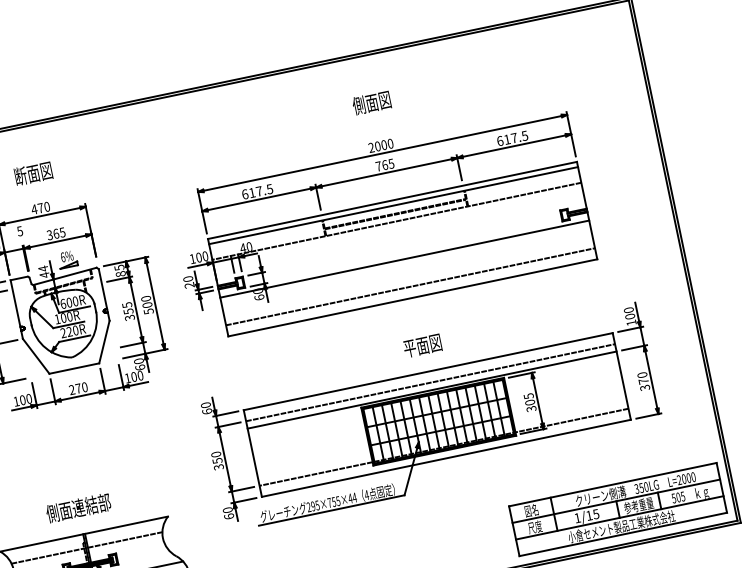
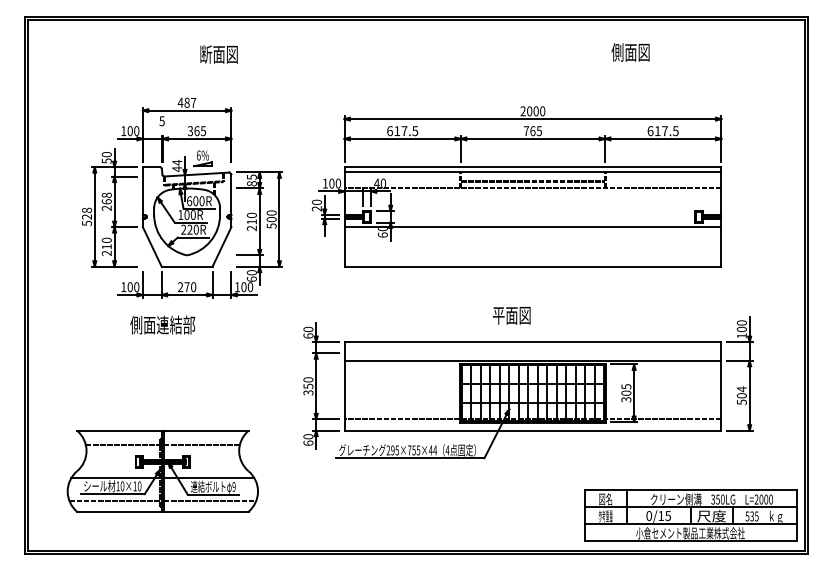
text: (371, 102) -> (630, 52), moved
text: (32, 173) -> (218, 54), moved
text: (44, 207) -> (190, 102), 470 -> 487
line: (410, 286) -> (532, 255), removed
text: (128, 311) -> (251, 221), 355 -> 210
text: (422, 345) -> (511, 315), moved
text: (643, 381) -> (741, 395), 370 -> 504
line: (430, 382) -> (532, 353), removed
text: (678, 497) -> (752, 516), 505 -> 535
text: (638, 505) -> (711, 516), 参考重量 -> 尺度
text: (78, 507) -> (162, 324), moved
text: (578, 518) -> (649, 516), 1/15 -> 0/15
text: (534, 527) -> (605, 516), 尺度 -> 参考重量

